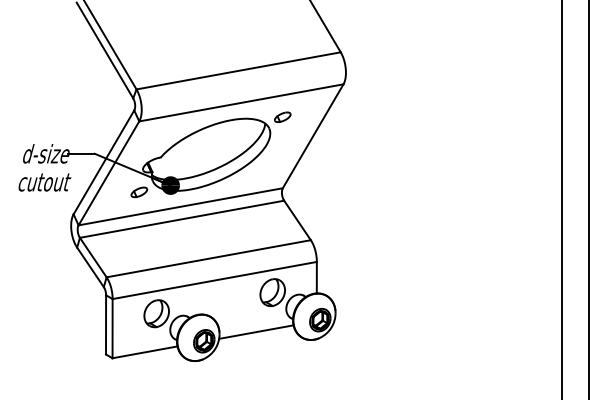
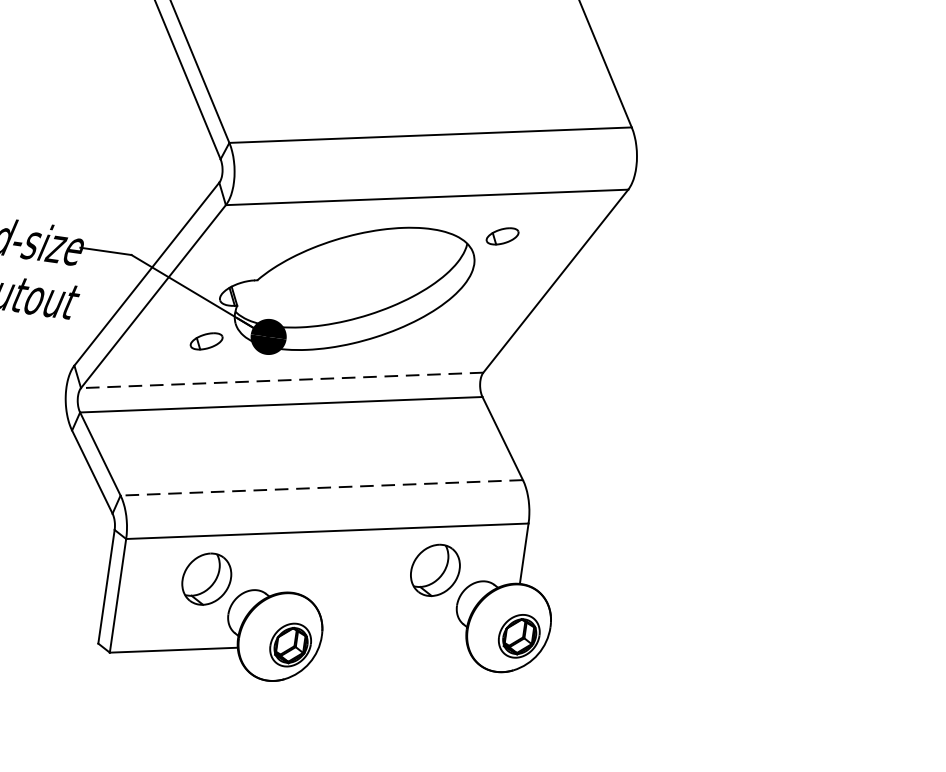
line: (180, 206) -> (281, 379), solid -> dashed
line: (208, 258) -> (321, 487), solid -> dashed
line: (256, 331) -> (393, 640), removed

